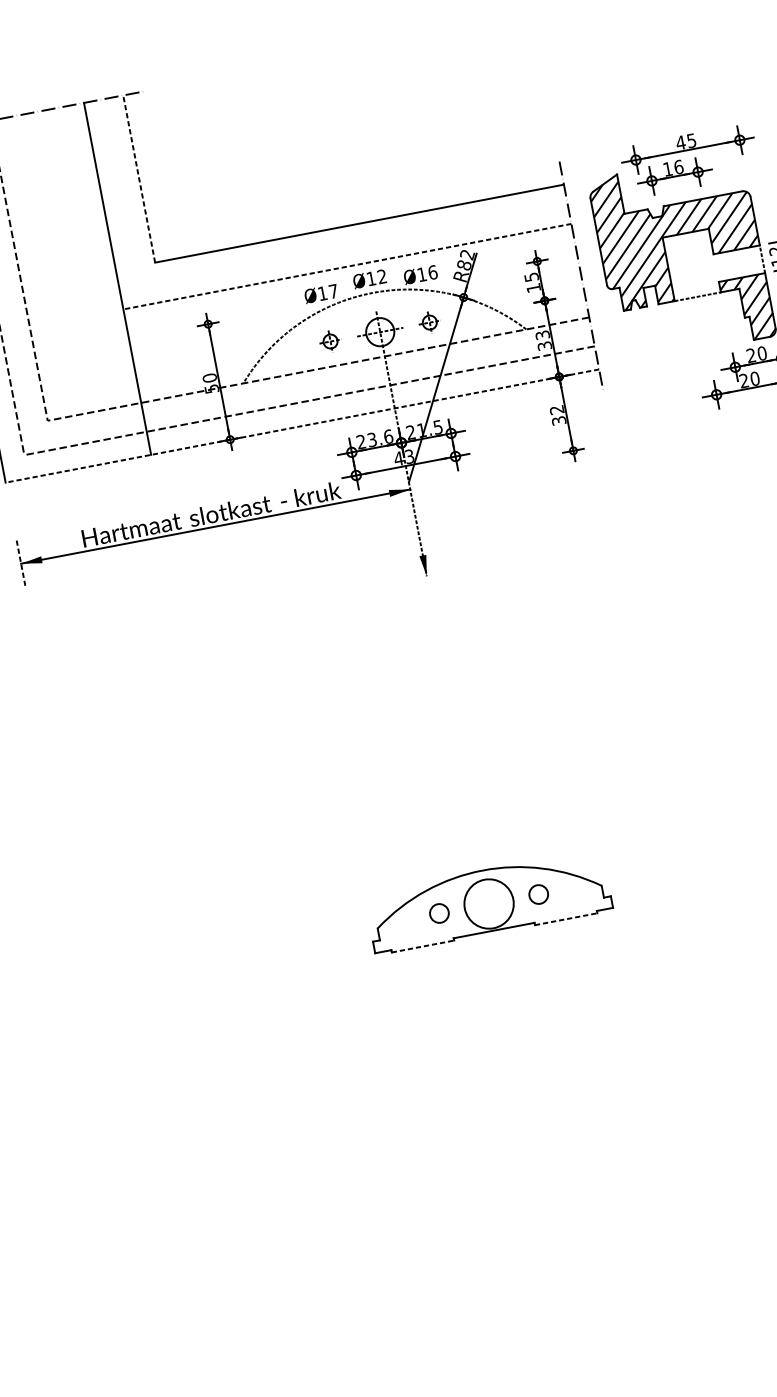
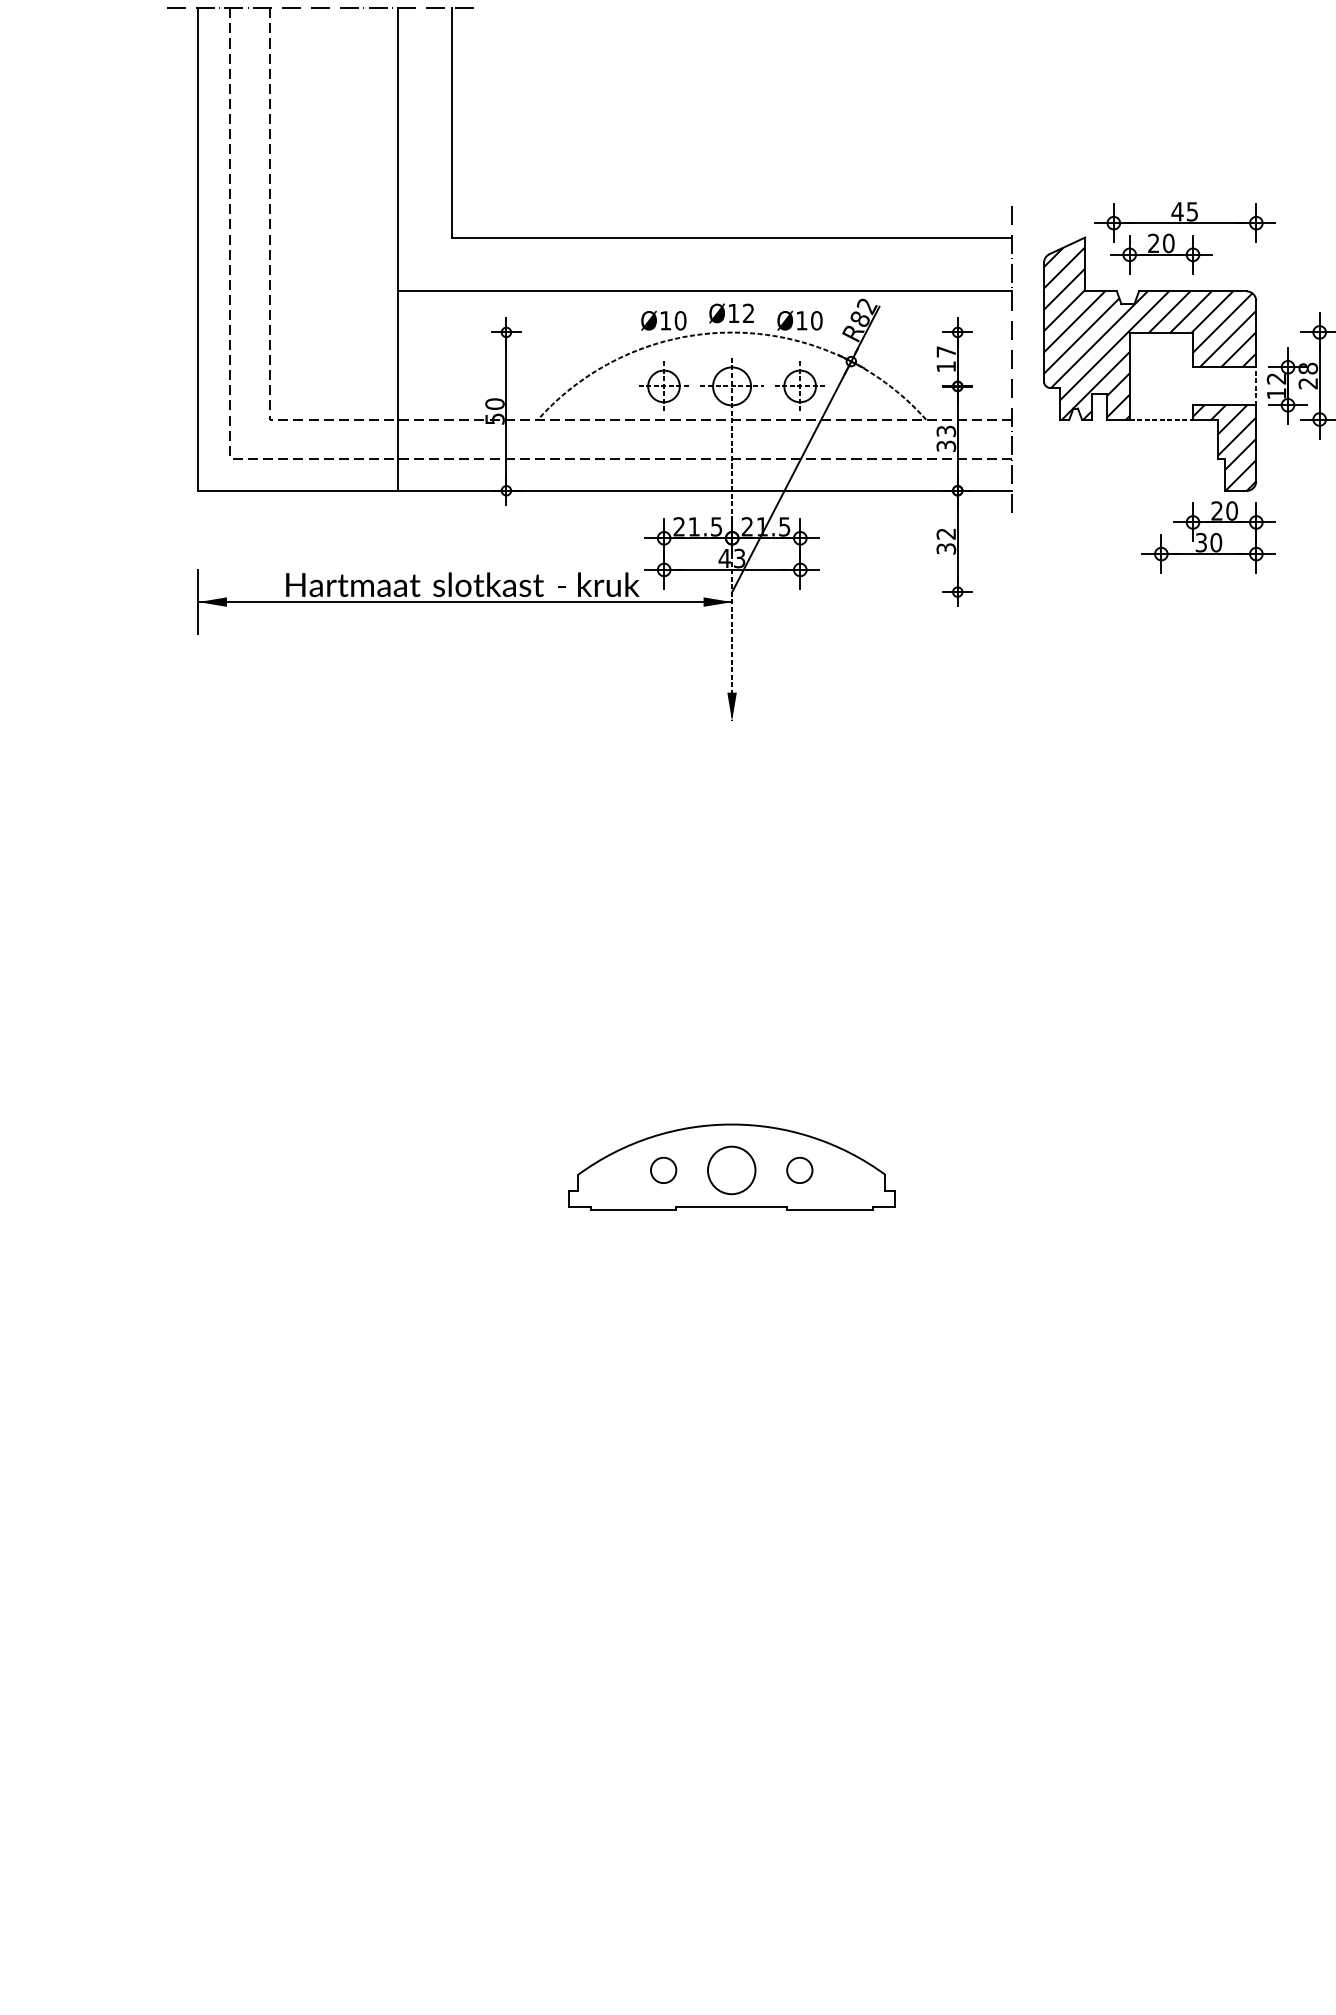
text: (673, 167) -> (1161, 242), 16 -> 20
line: (138, 178) -> (451, 122), dashed -> solid
line: (346, 266) -> (704, 291), dashed -> solid
text: (432, 272) -> (816, 320), Ø16 -> Ø10
text: (531, 276) -> (946, 351), 15 -> 17
text: (333, 291) -> (680, 320), Ø17 -> Ø10
part: (429, 322) -> (799, 385), size x1.67
part: (330, 341) -> (663, 385), size x1.67
text: (743, 380) -> (1200, 542), 20 -> 30
line: (302, 425) -> (605, 490), dashed -> solid
text: (380, 438) -> (705, 526), 23.6 -> 21.5
line: (21, 564) -> (198, 602), dashed -> solid
circle: (488, 904) -> (731, 1170), size x0.71
line: (565, 919) -> (829, 1210), dashed -> solid
line: (423, 946) -> (633, 1210), dashed -> solid

